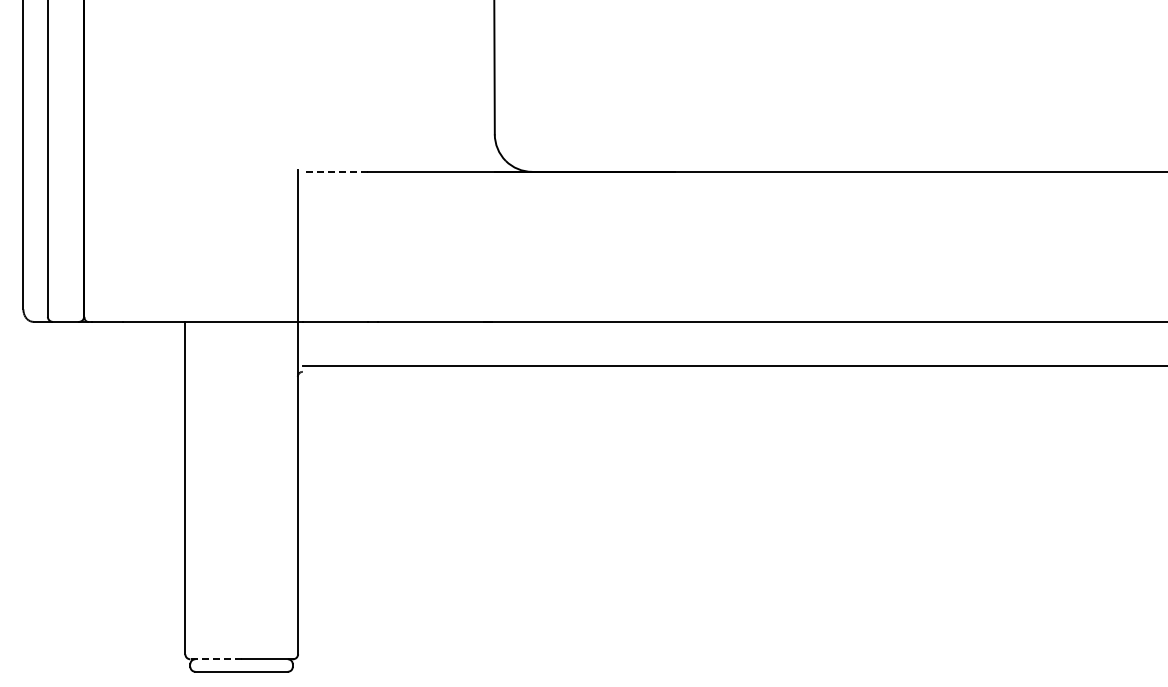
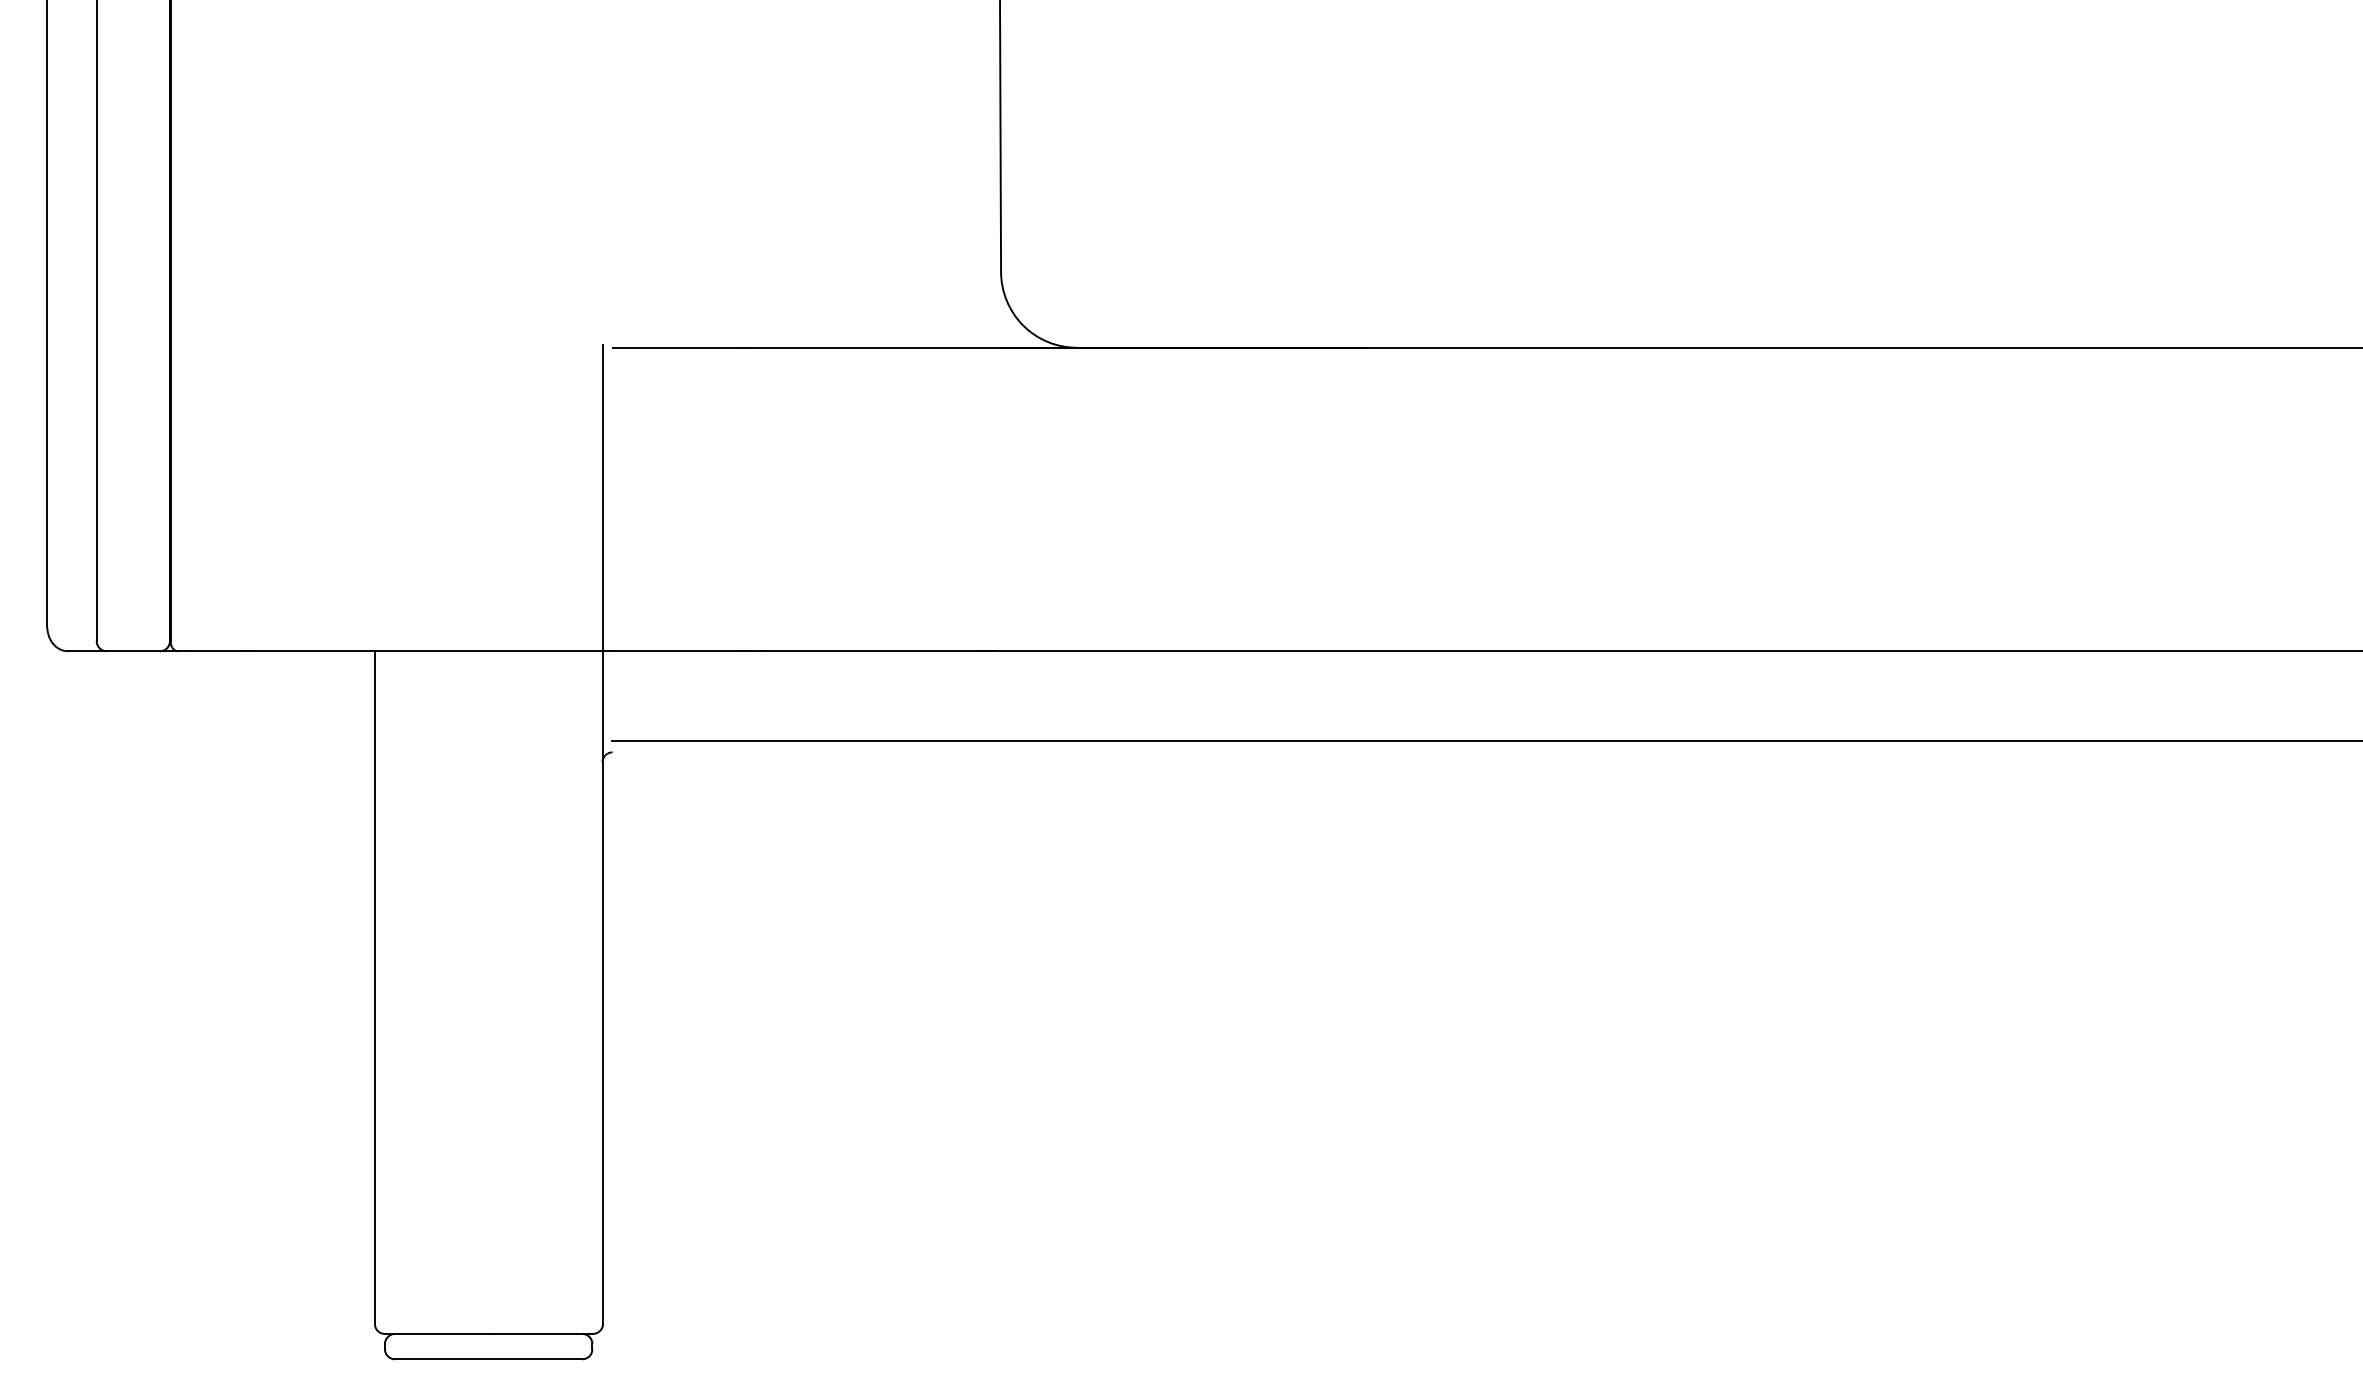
line: (334, 171) -> (676, 346), dashed -> solid
line: (215, 659) -> (435, 1334), dashed -> solid

